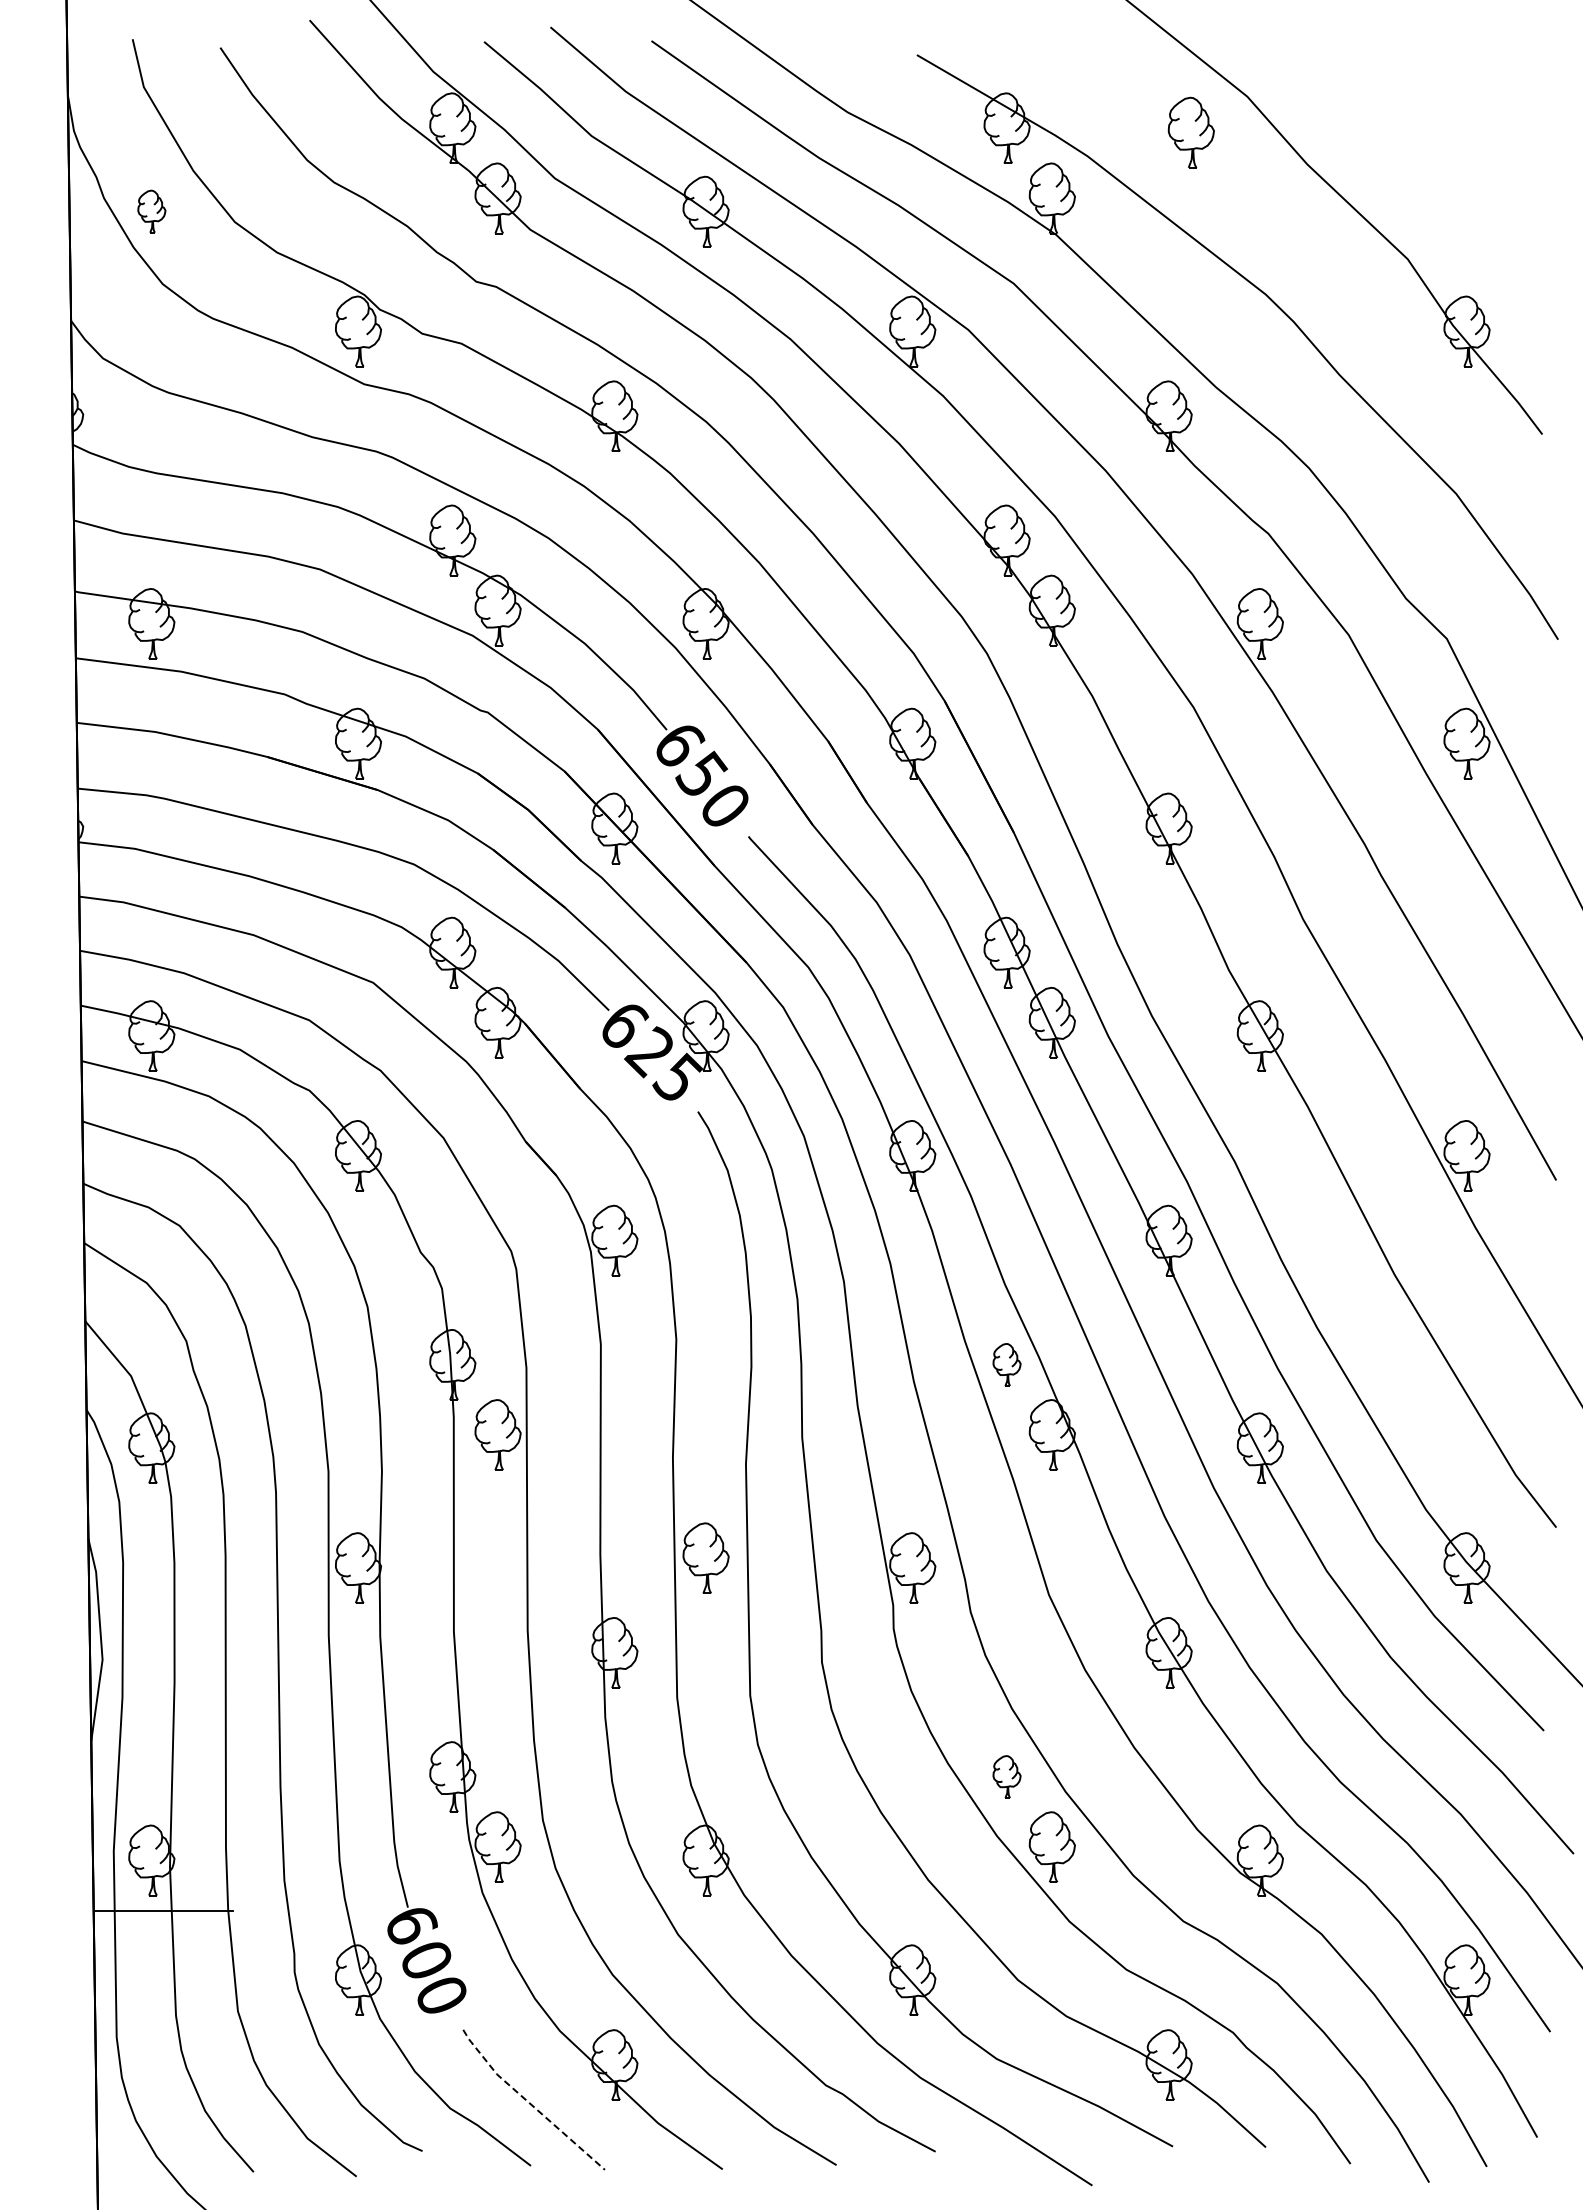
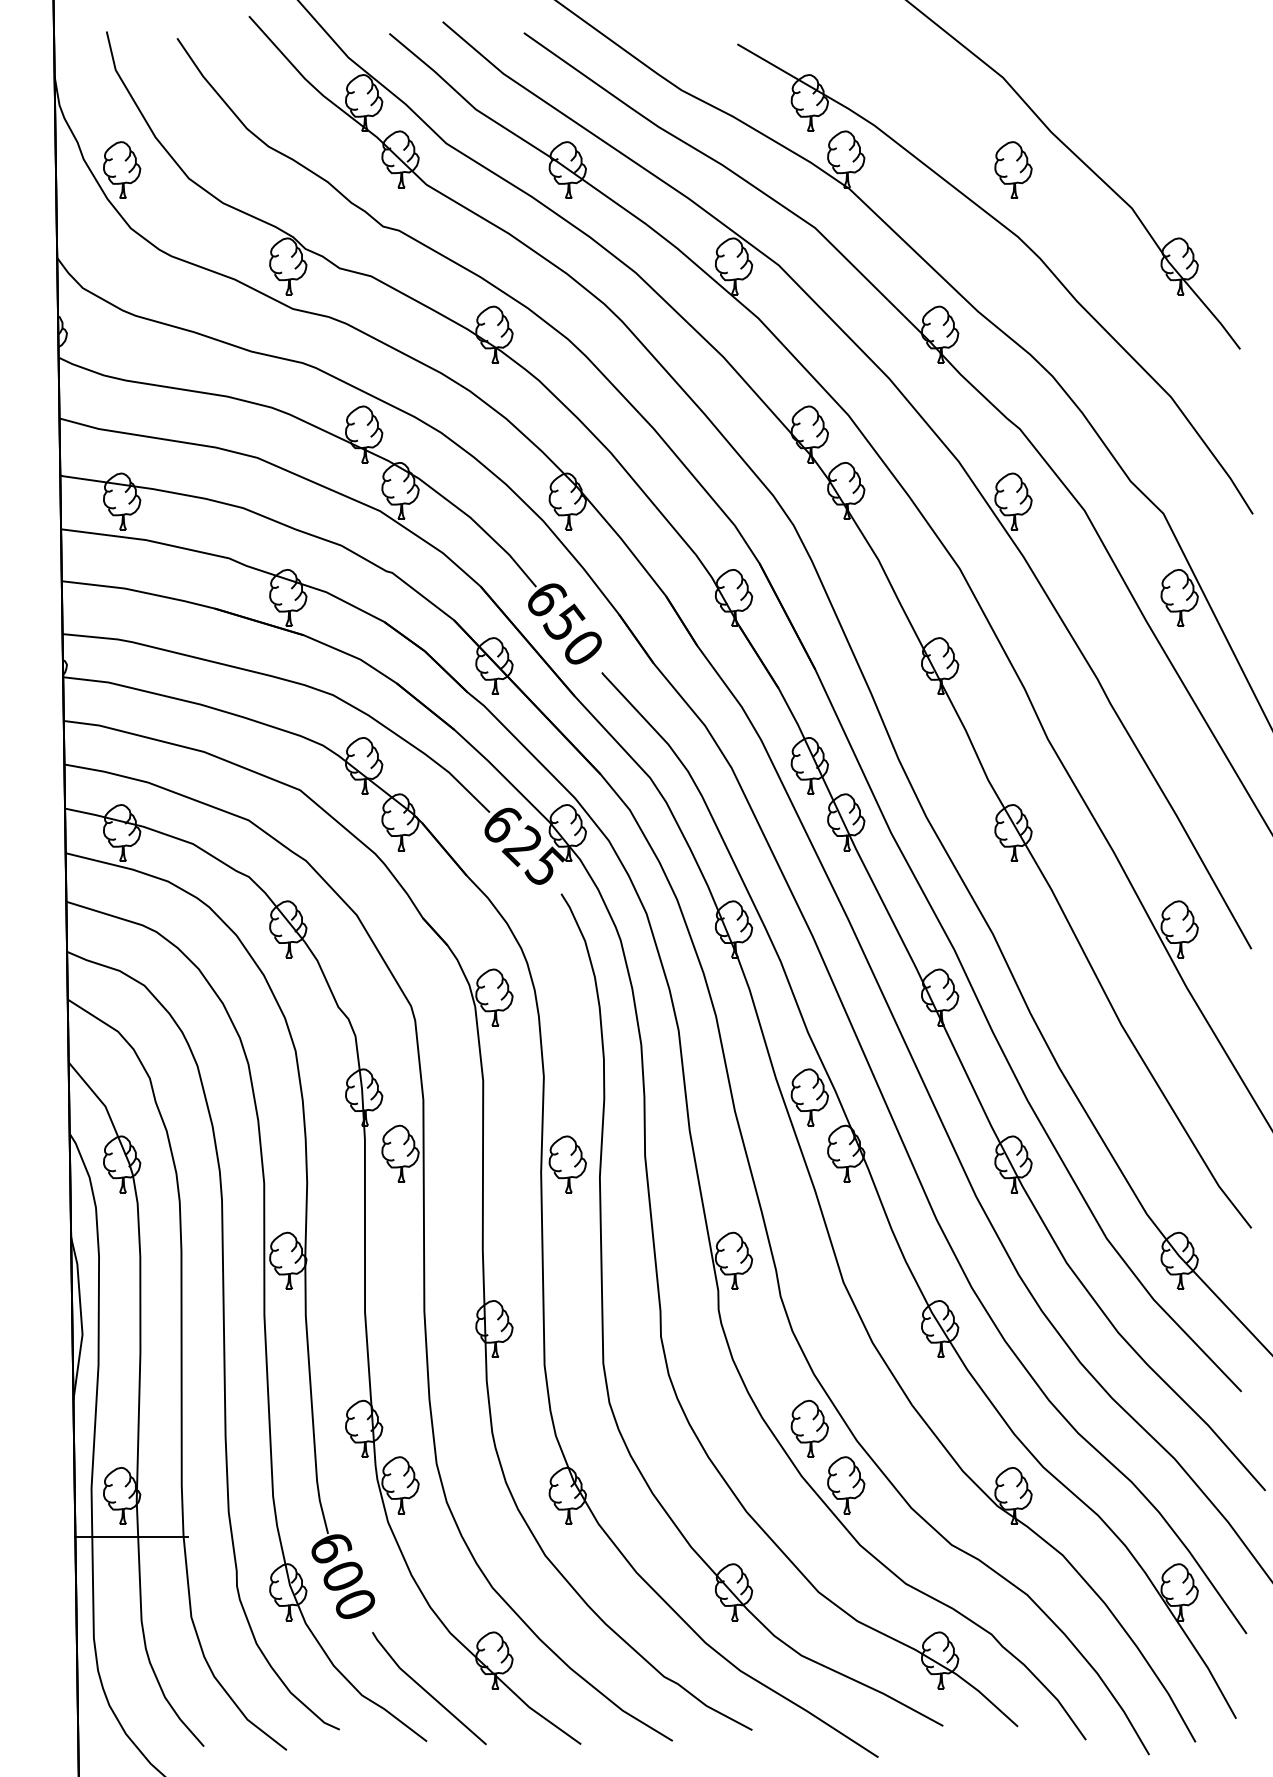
part: (1190, 132) -> (1012, 170), moved
part: (151, 211) -> (121, 170), size x1.67
part: (1006, 1364) -> (809, 1097), size x1.67
part: (705, 1557) -> (567, 1163), moved
part: (1006, 1776) -> (809, 1428), size x1.67
line: (529, 2102) -> (425, 1690), dashed -> solid

